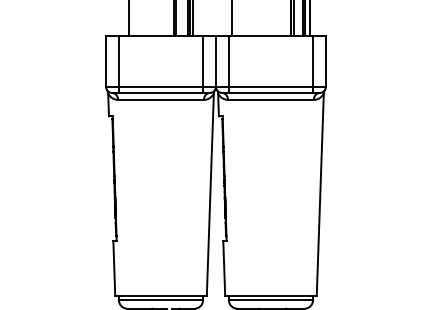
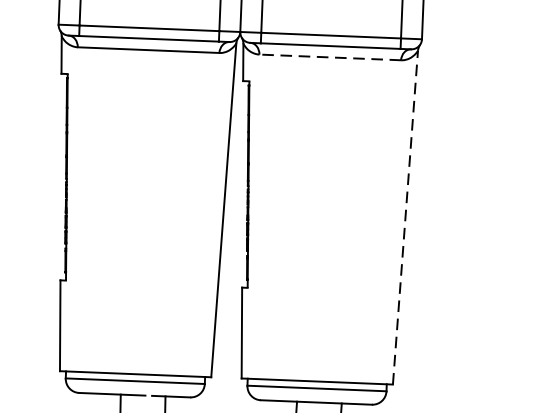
line: (270, 99) -> (329, 56), solid -> dashed
line: (320, 194) -> (405, 217), solid -> dashed

